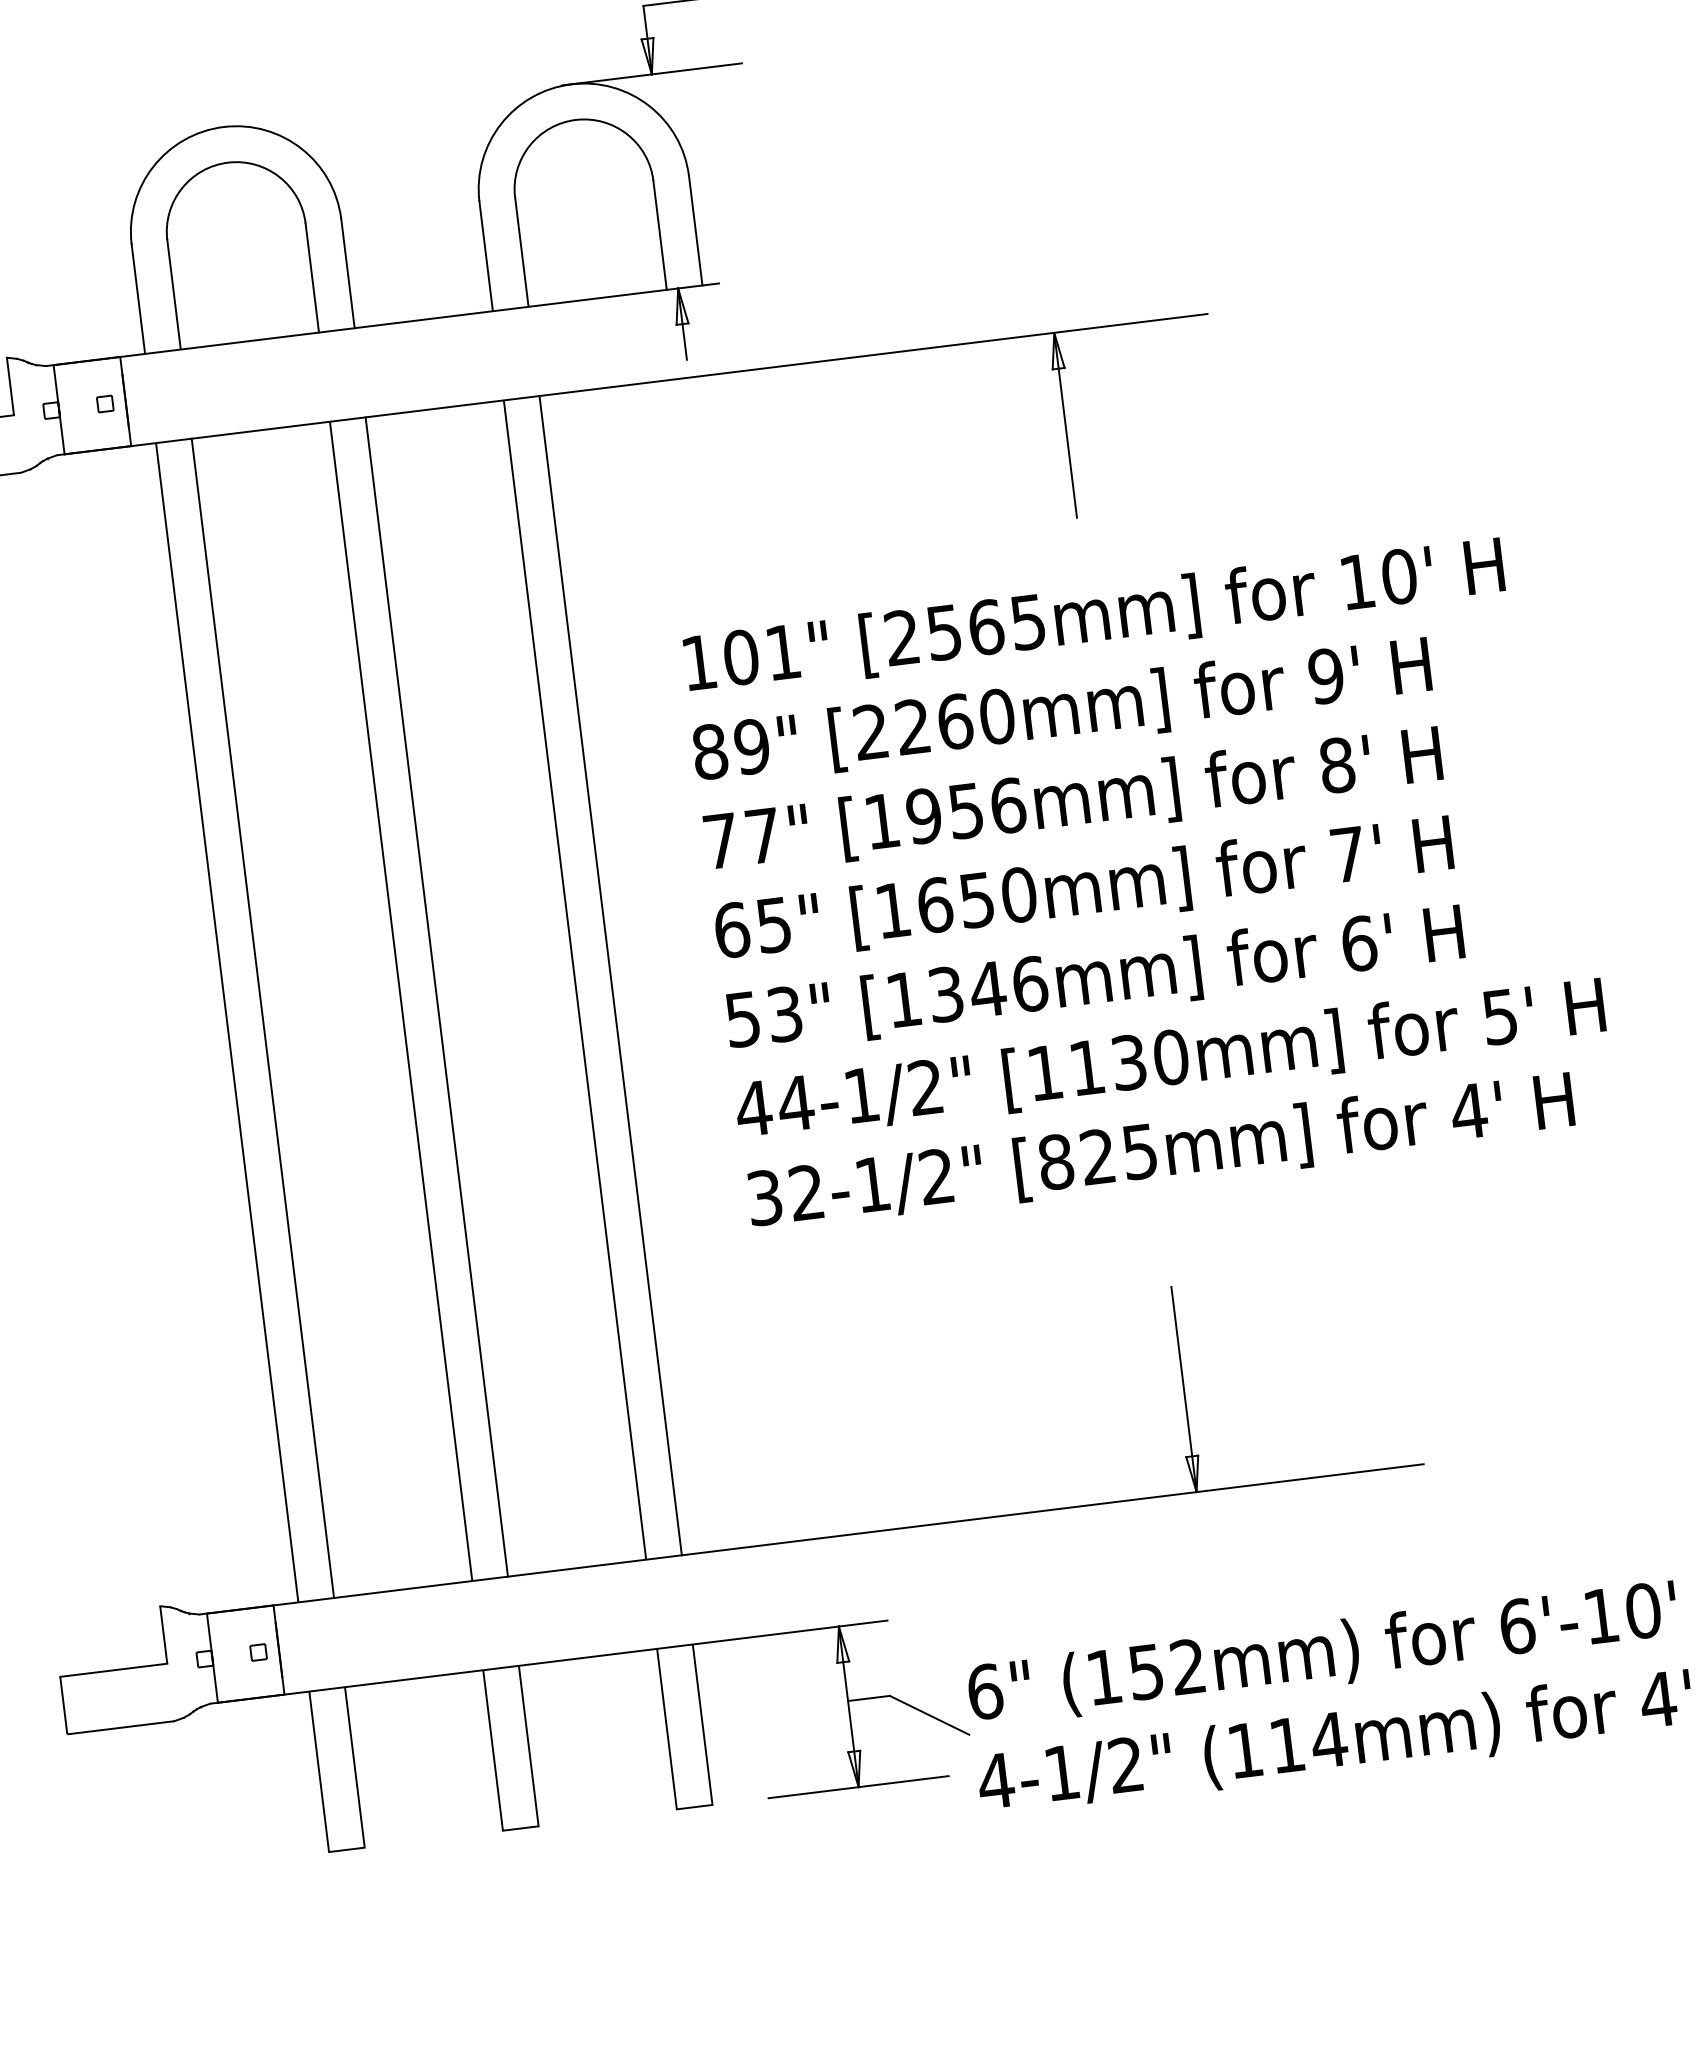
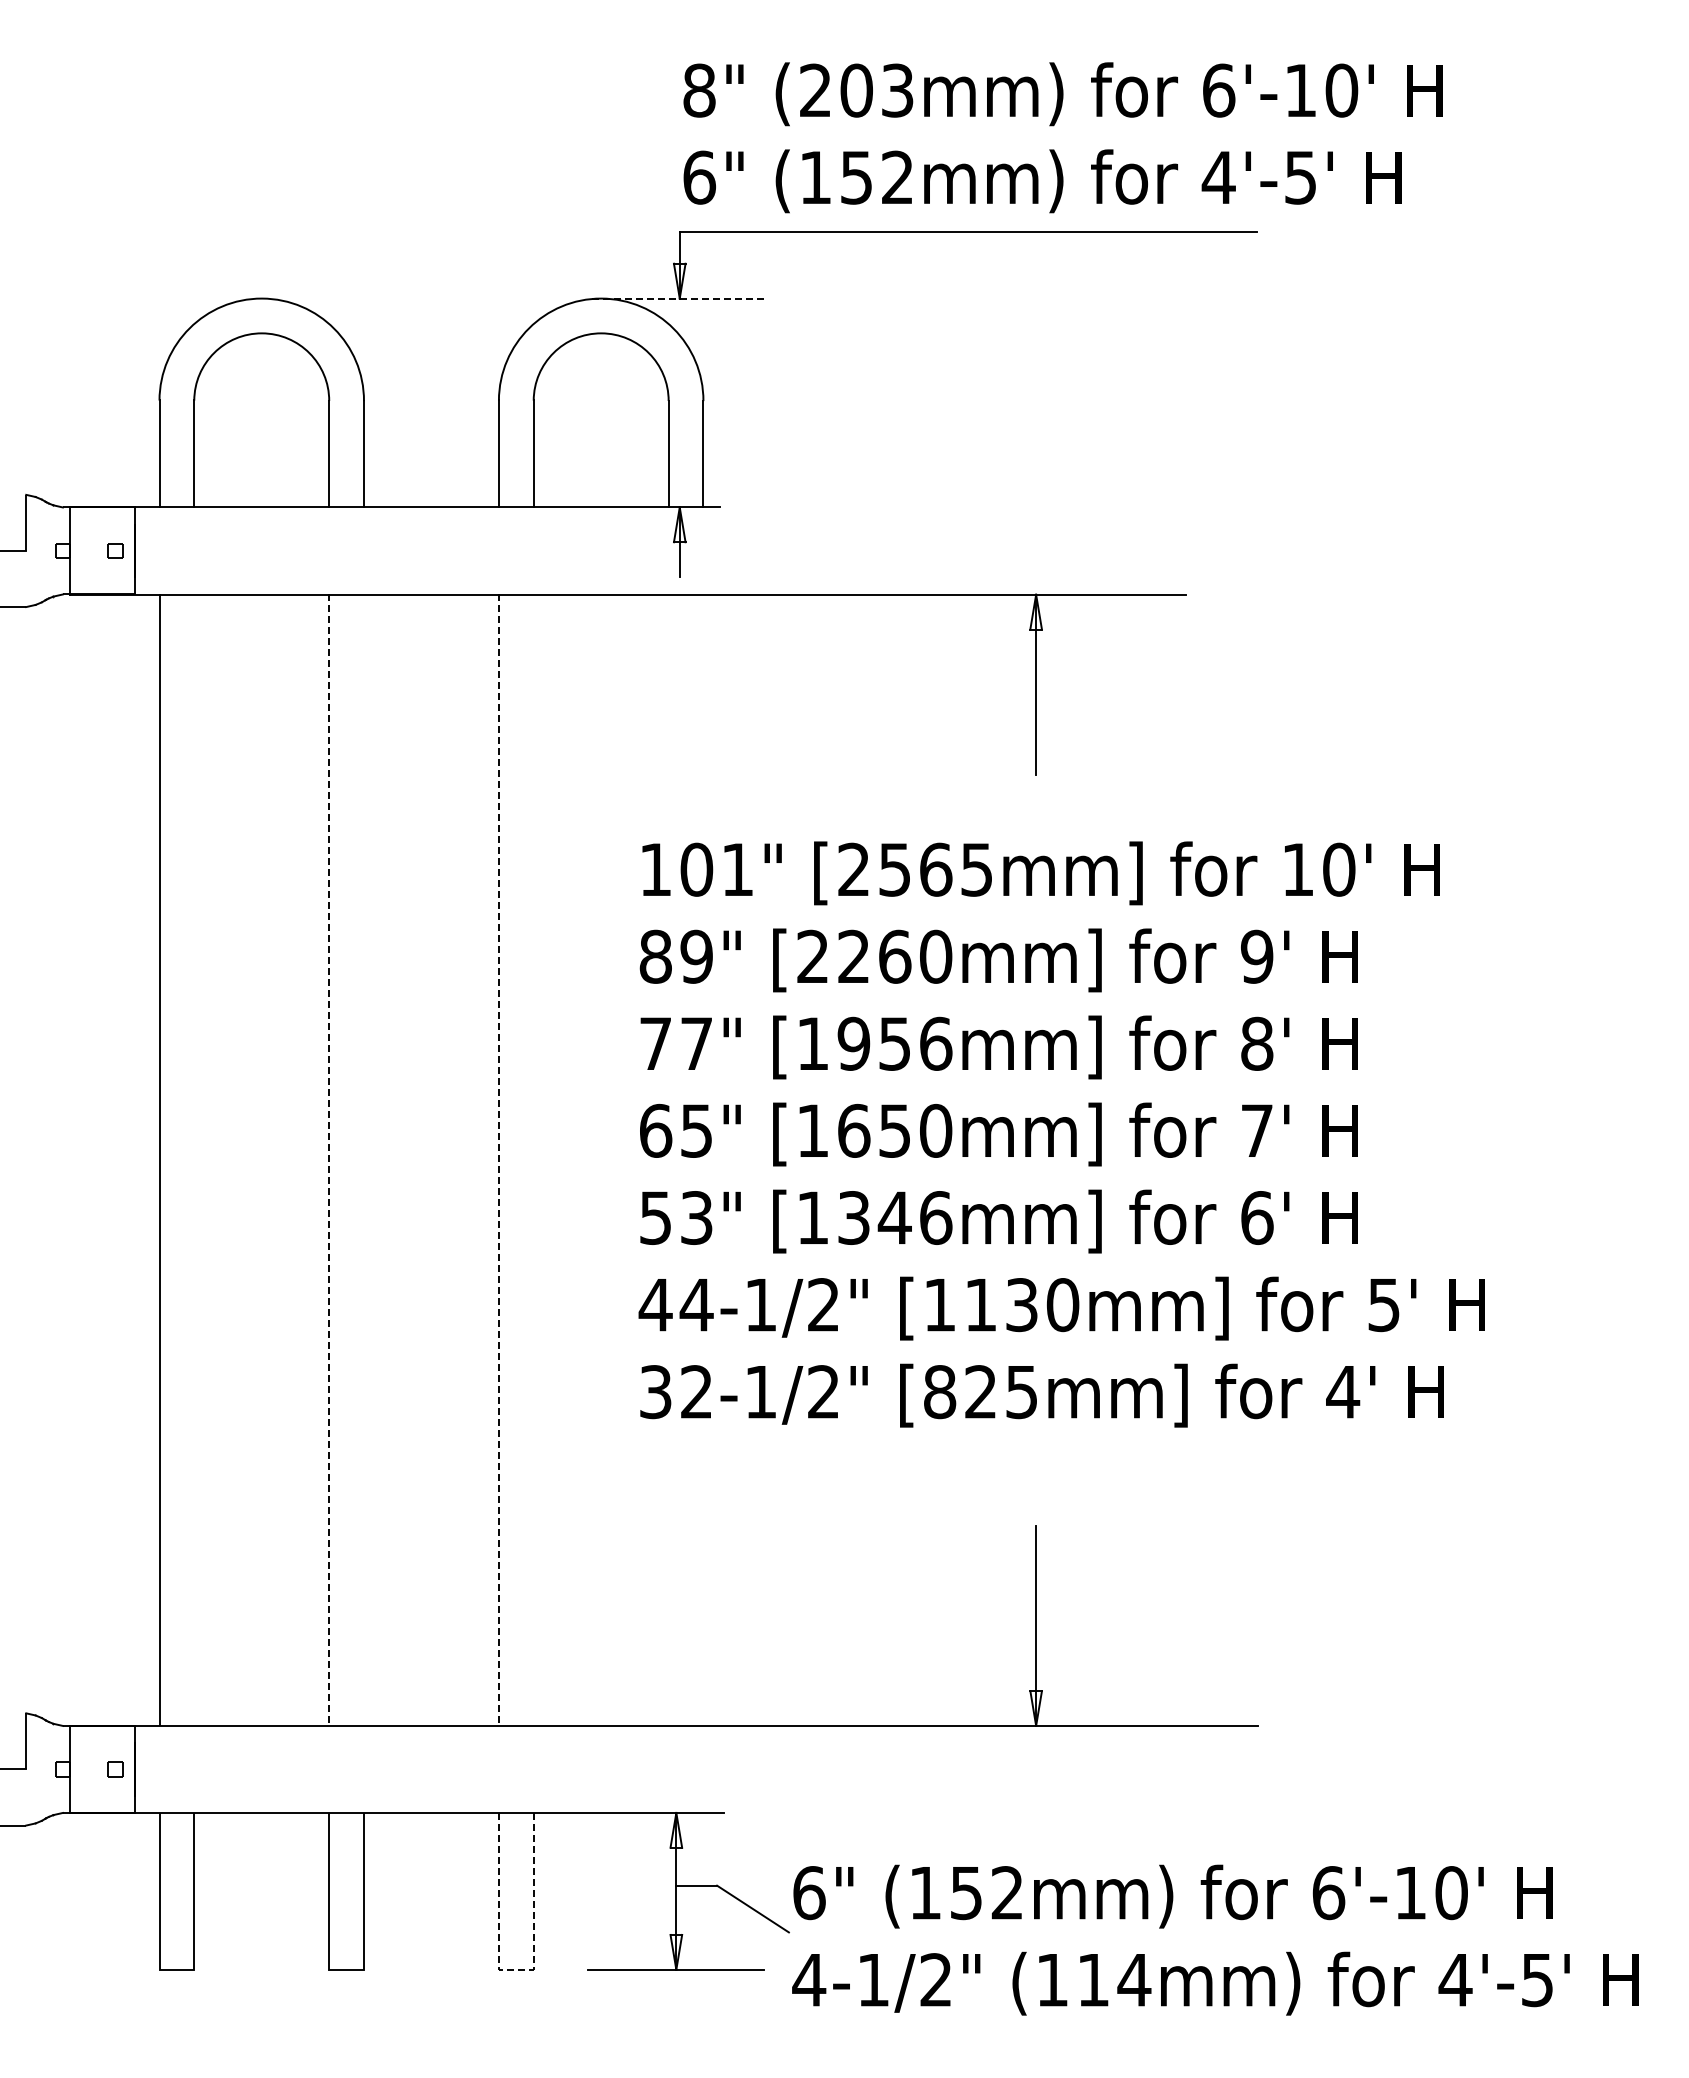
line: (651, 74) -> (679, 298), solid -> dashed
line: (610, 974) -> (533, 1159), removed
line: (574, 980) -> (498, 1160), solid -> dashed
line: (437, 996) -> (364, 1159), removed
line: (401, 1001) -> (329, 1160), solid -> dashed
line: (262, 1017) -> (194, 1159), removed
line: (693, 1807) -> (515, 1969), solid -> dashed

